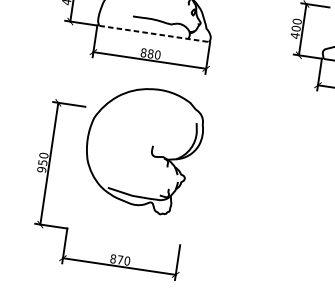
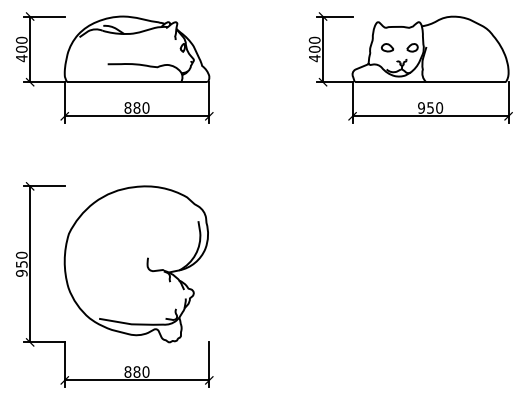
line: (154, 34) -> (137, 82), dashed -> solid
part: (142, 149) -> (135, 264), moved
text: (119, 259) -> (136, 371), 870 -> 880

